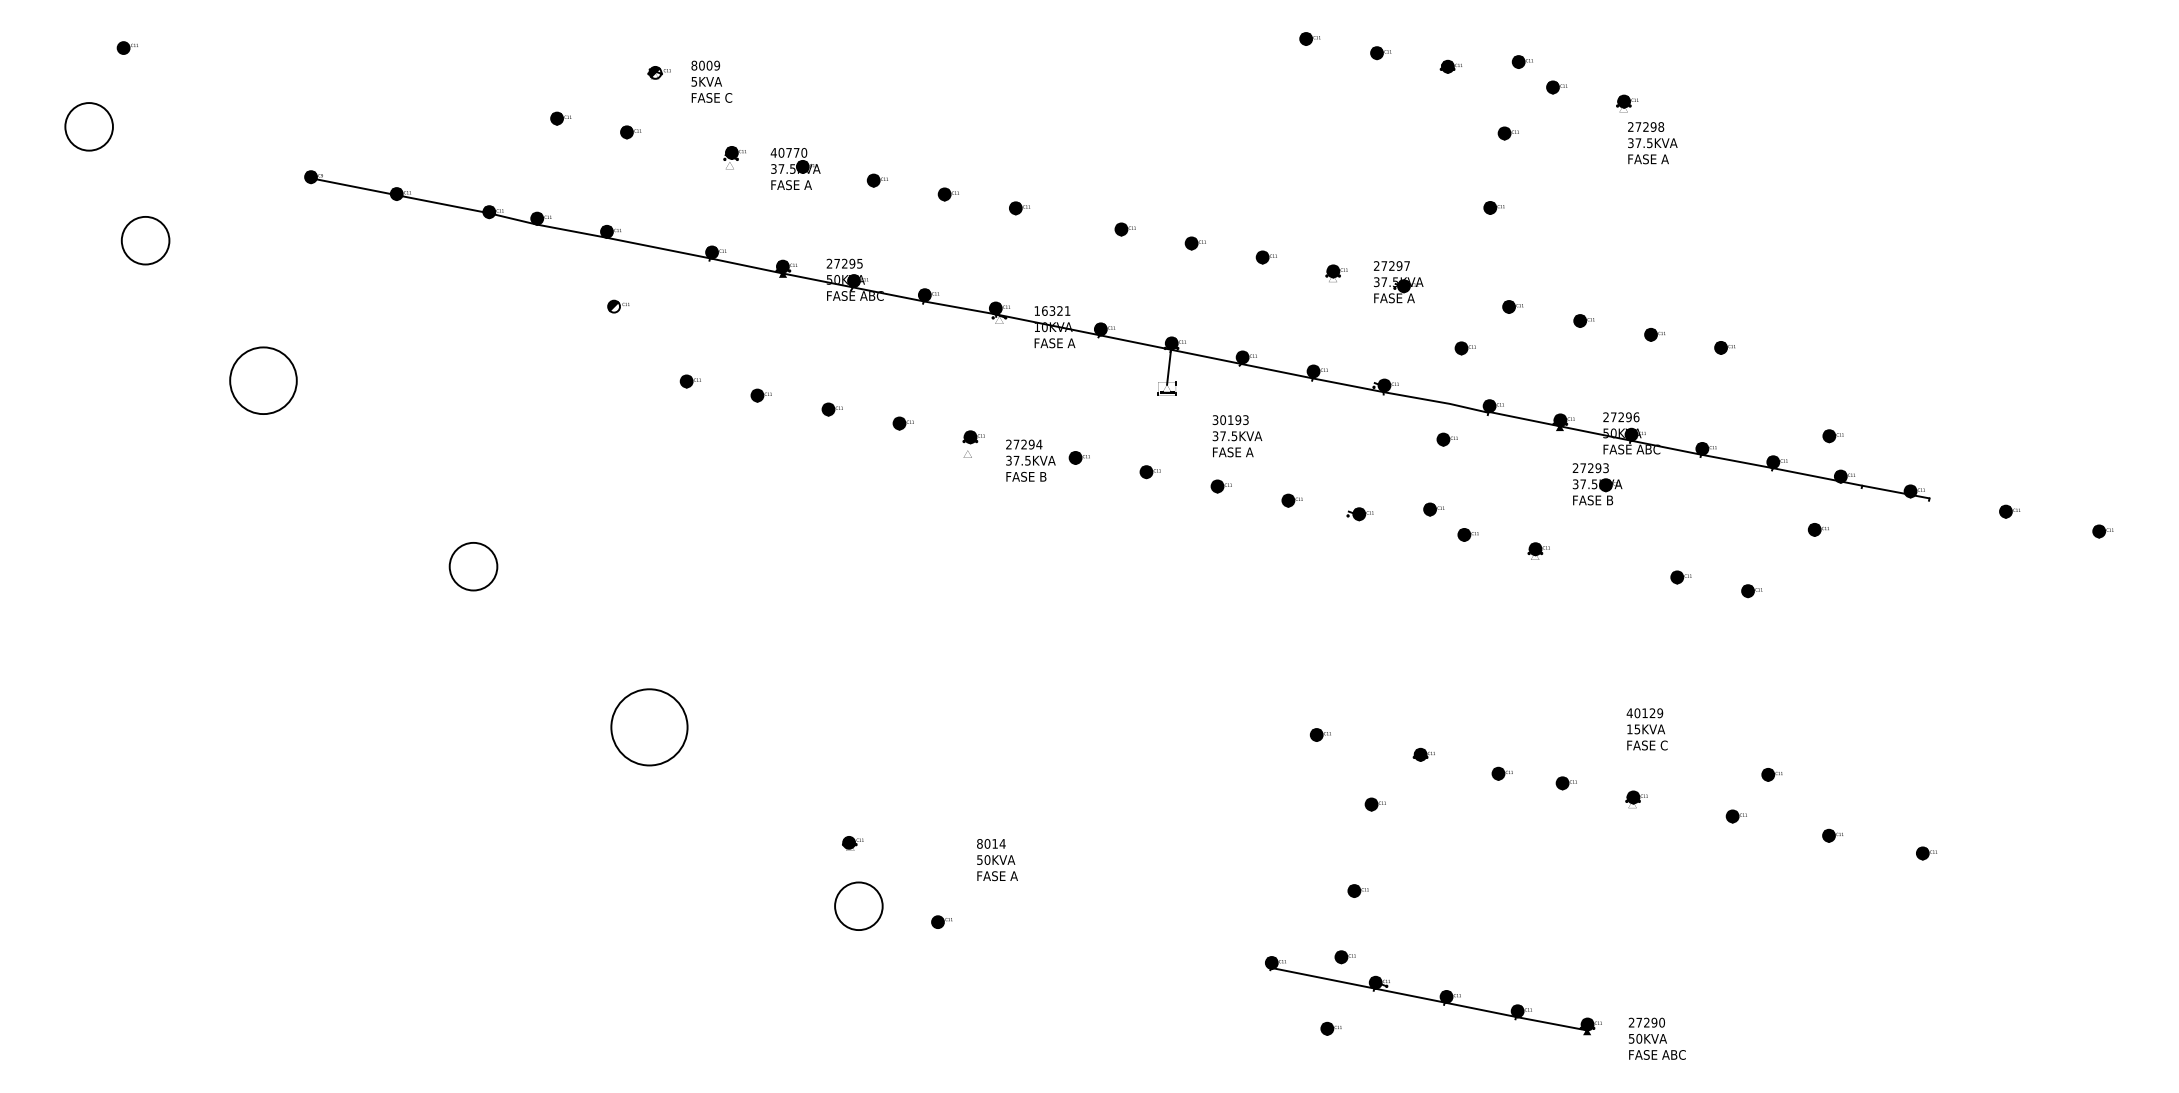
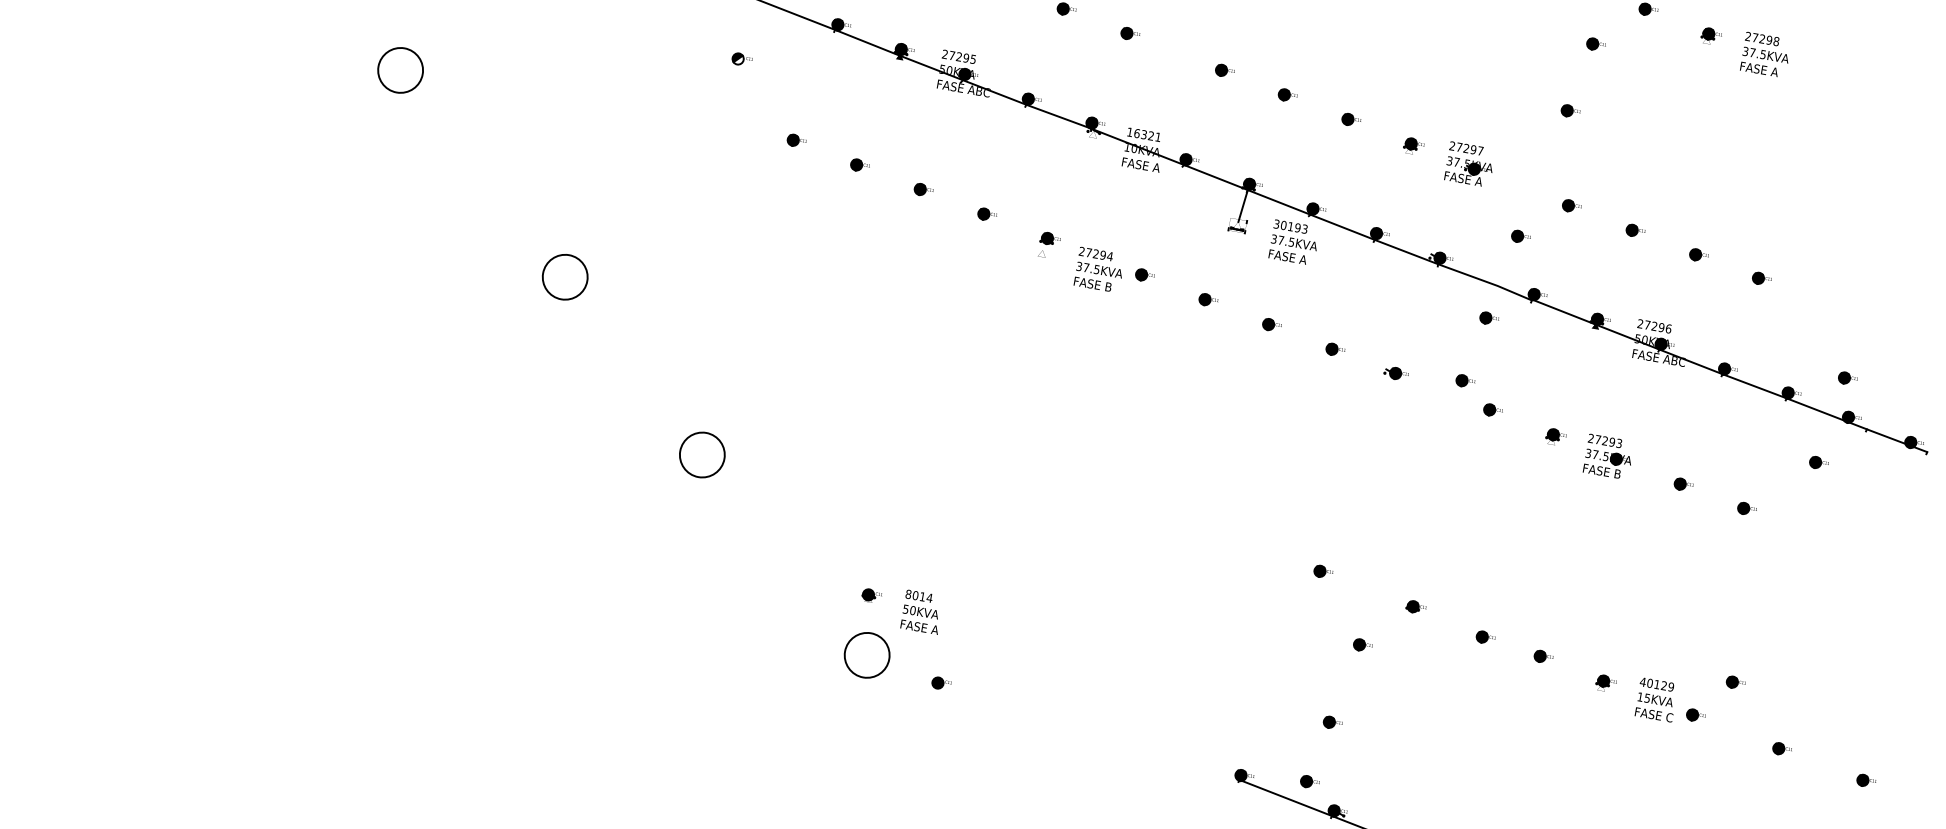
text: (1652, 143) -> (1765, 55), moved
part: (262, 380) -> (399, 69), size x0.71
text: (1237, 436) -> (1294, 243), moved
part: (1597, 484) -> (1608, 457), moved
part: (649, 726) -> (702, 454), size x0.62
text: (1646, 729) -> (1655, 699), moved
text: (997, 860) -> (922, 612), moved

